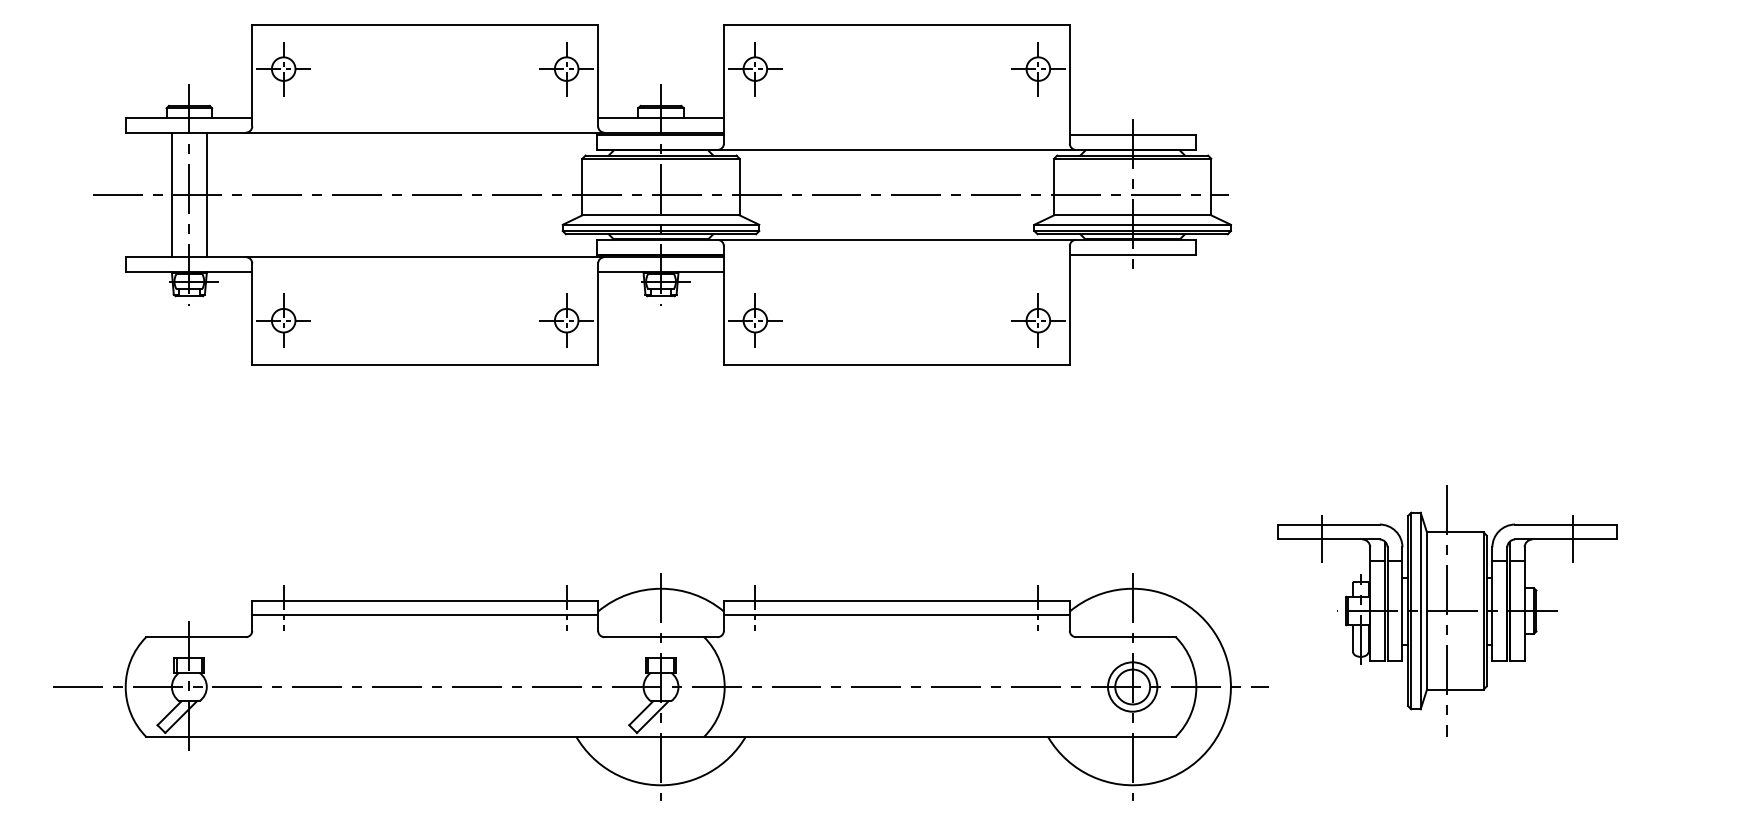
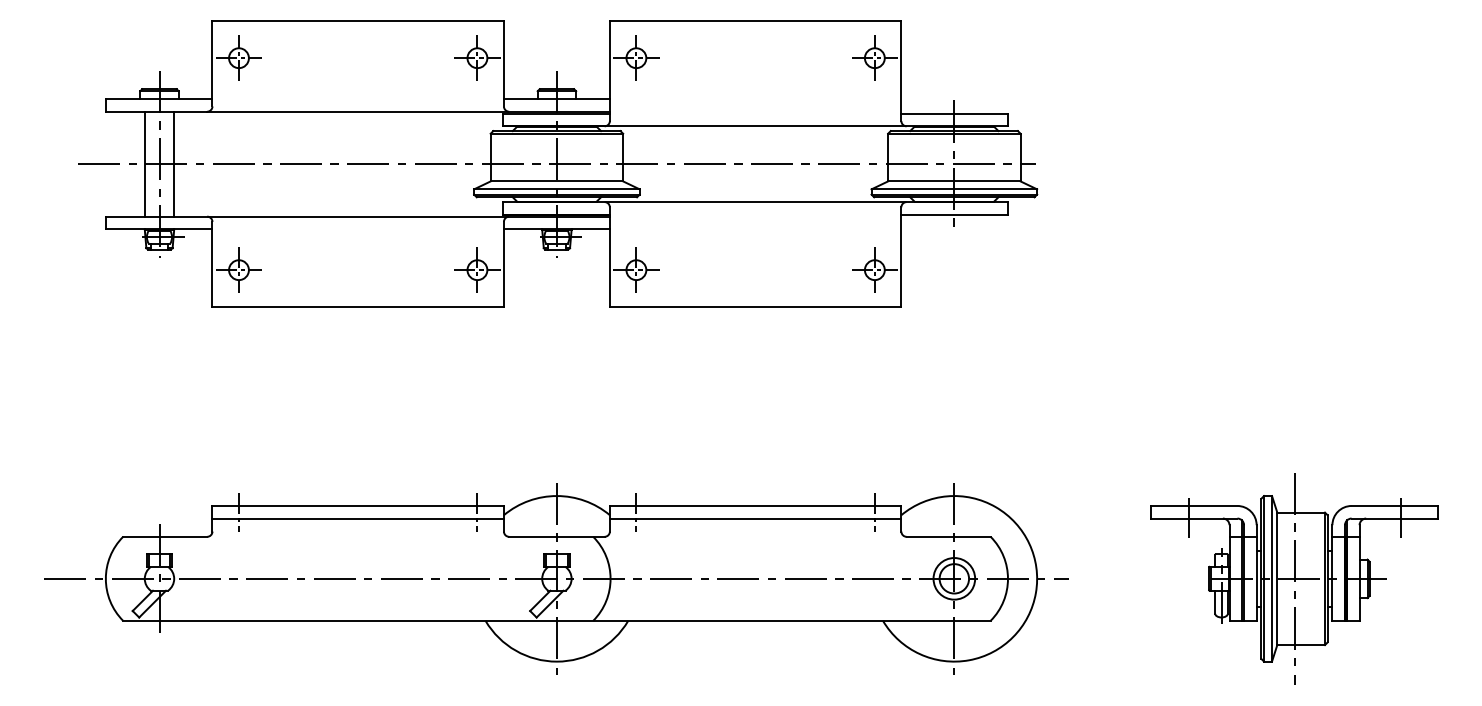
part: (1447, 610) -> (1294, 578), moved

